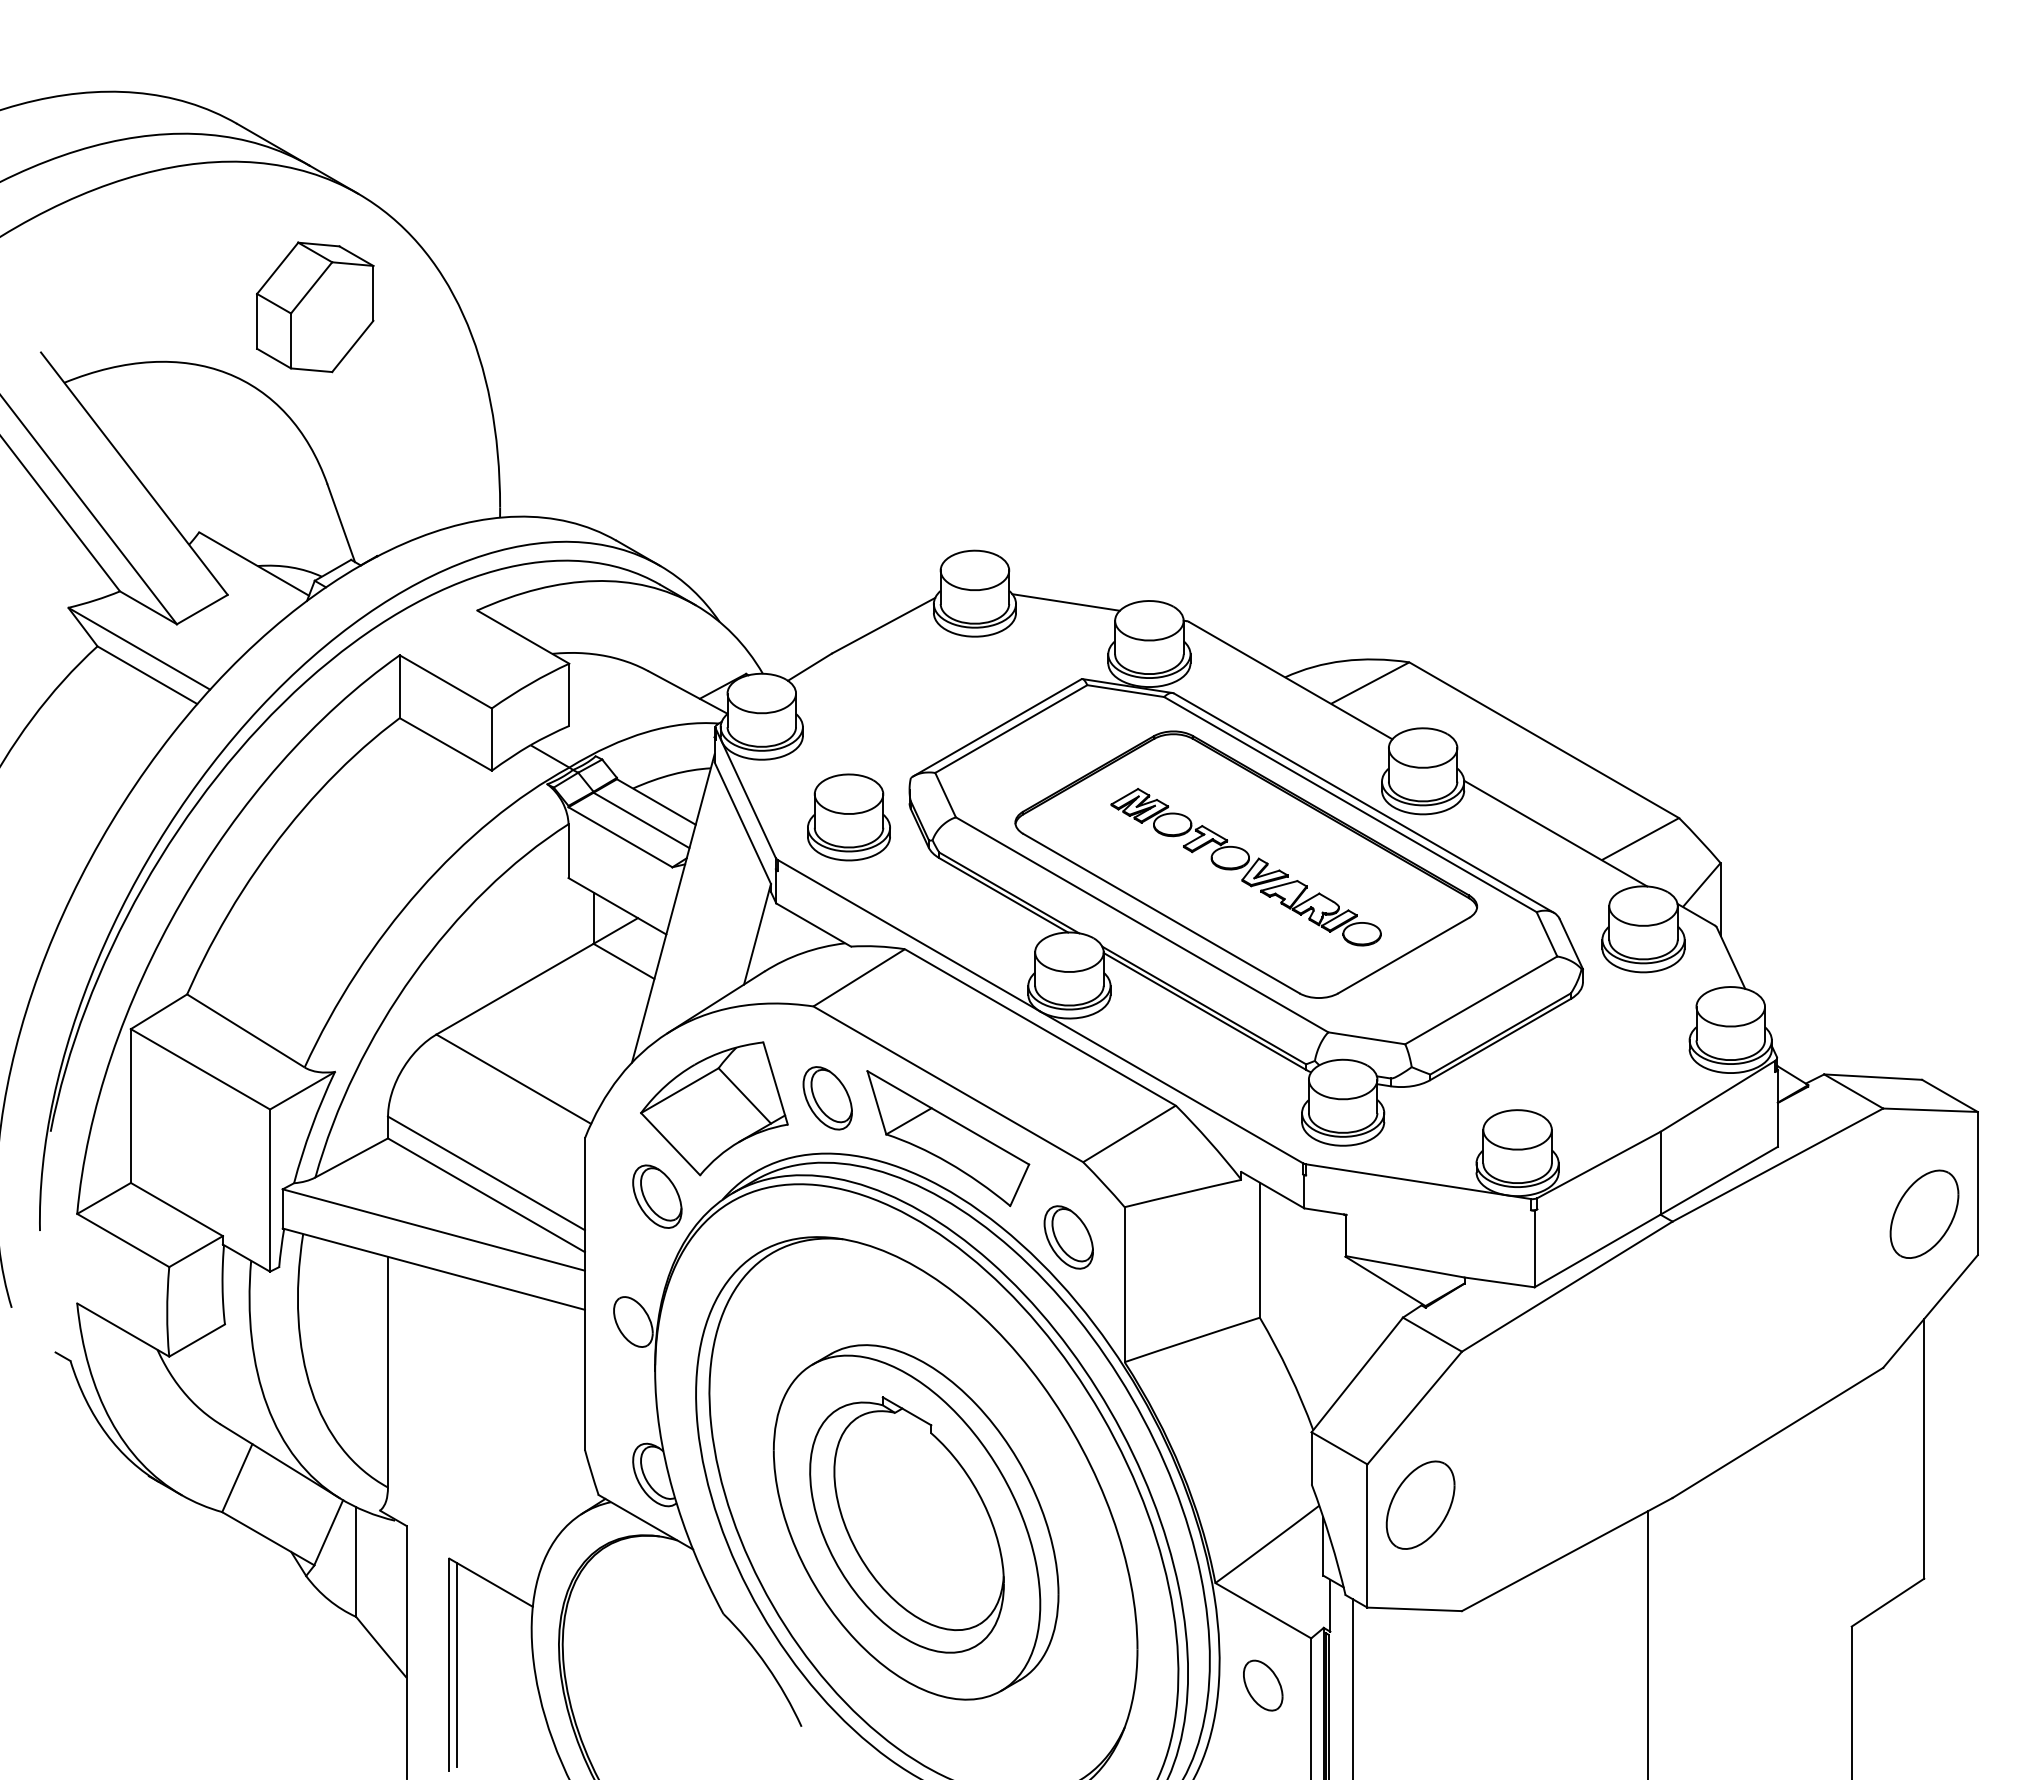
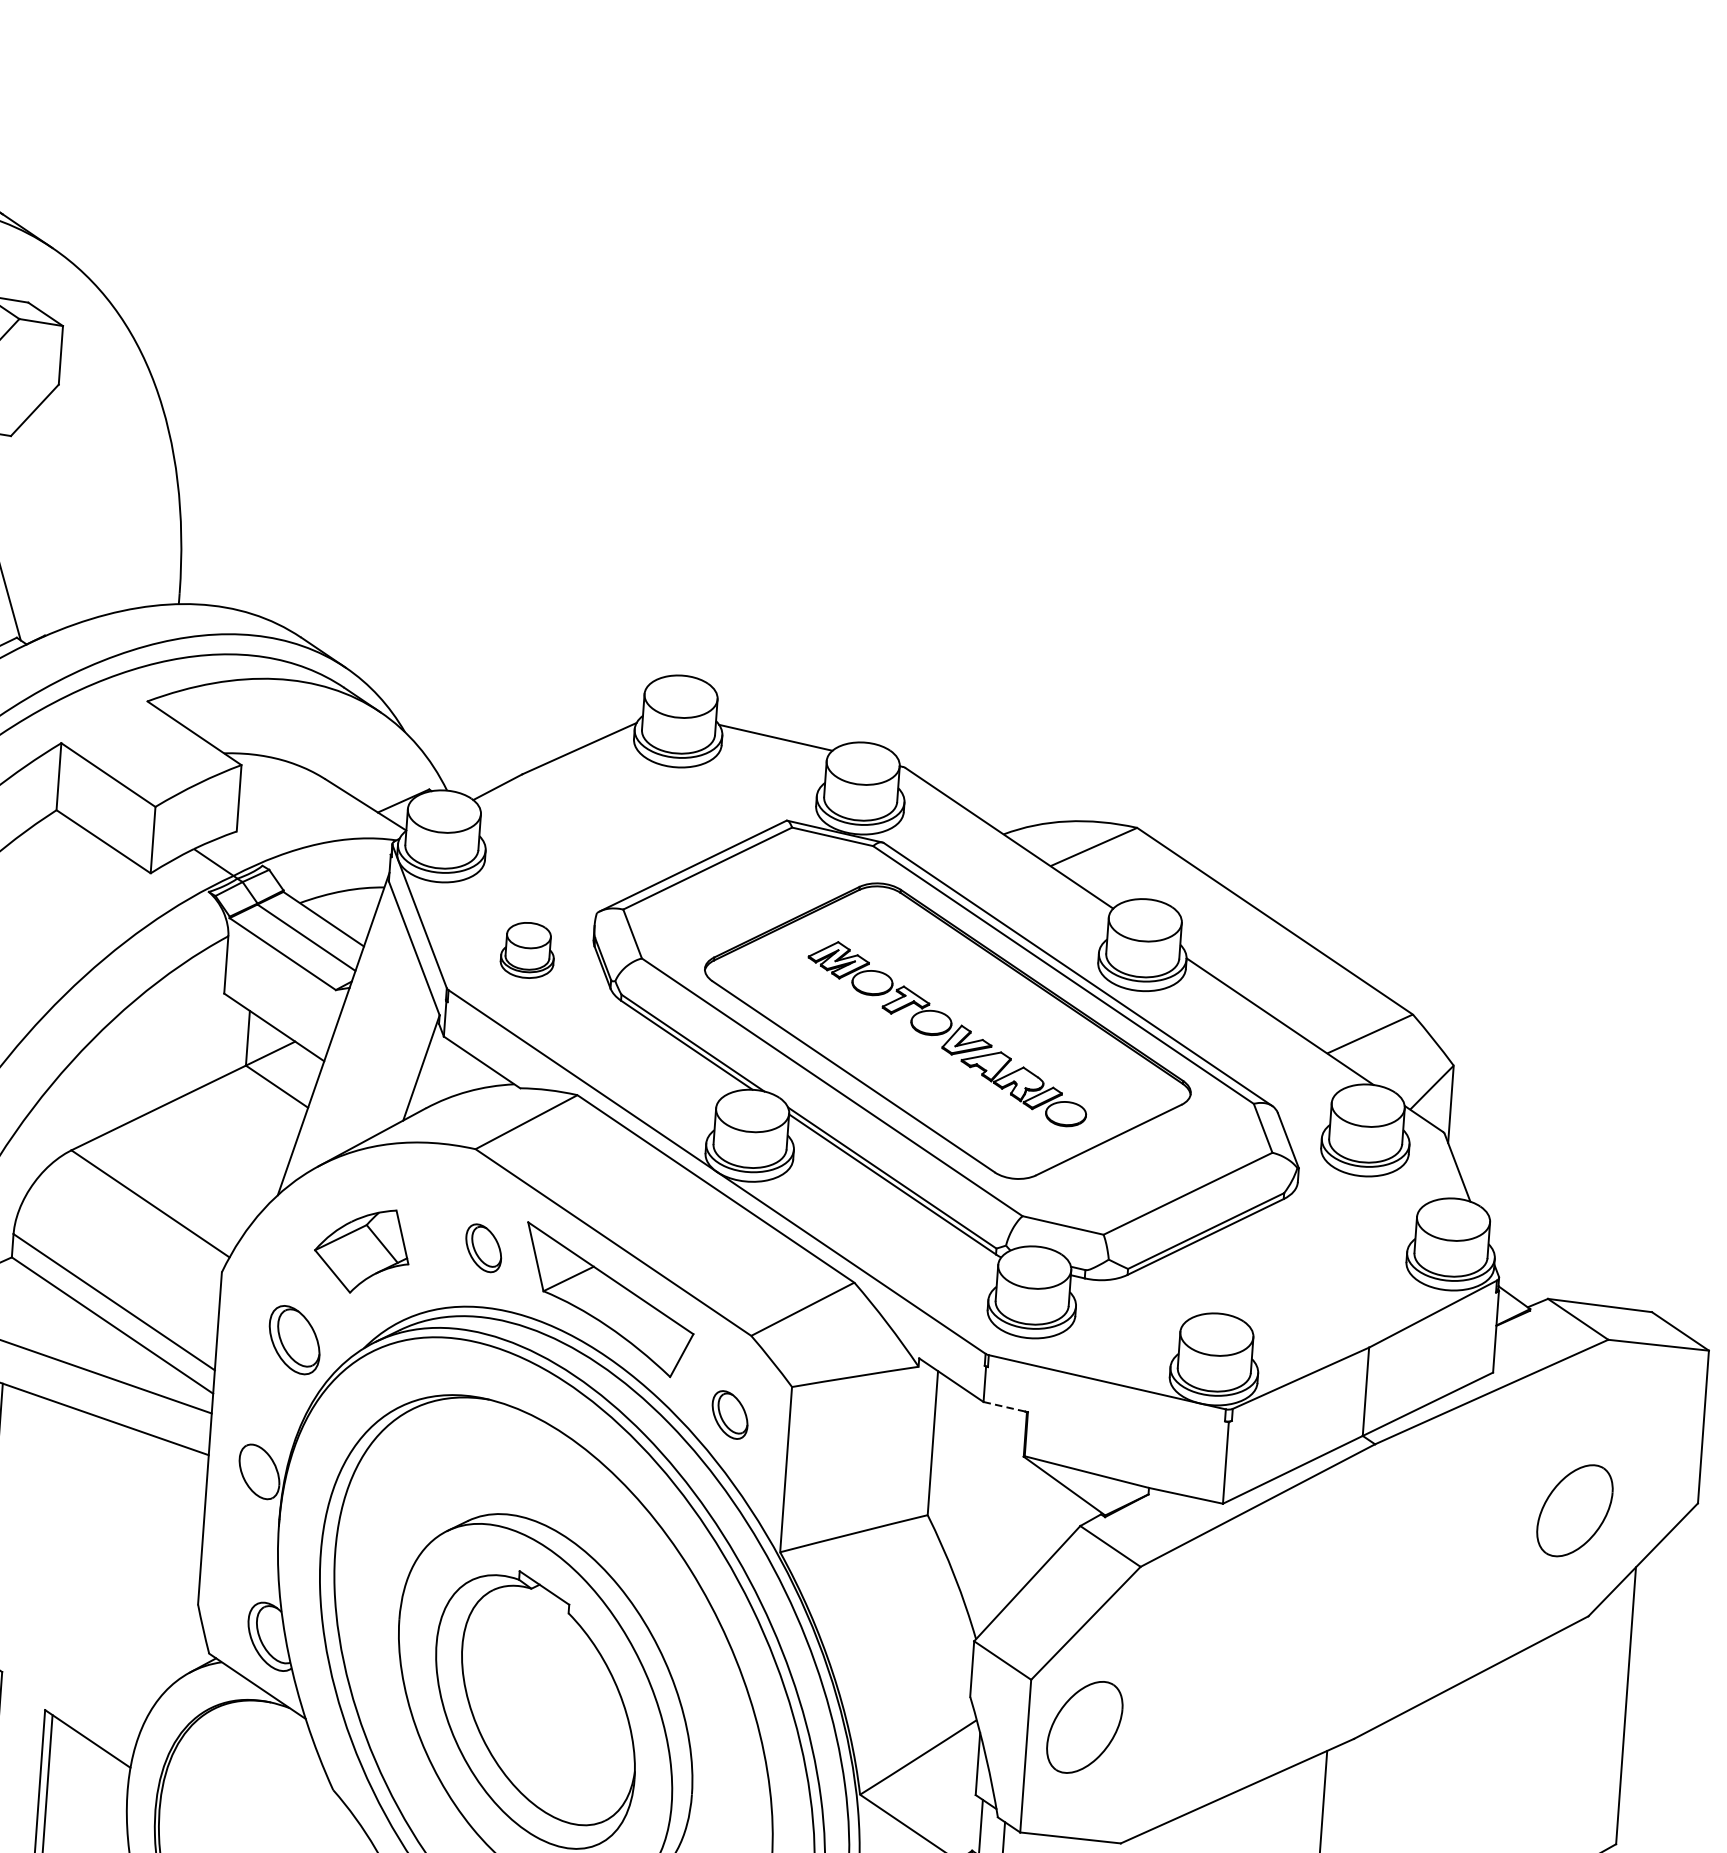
part: (848, 817) -> (527, 950), size x0.6
part: (827, 1098) -> (483, 1248), size x0.7
part: (714, 1108) -> (362, 1250), size x0.6
line: (1324, 1211) -> (1004, 1406), solid -> dashed
part: (1924, 1213) -> (1575, 1509), moved
part: (1068, 1237) -> (729, 1415), size x0.7

